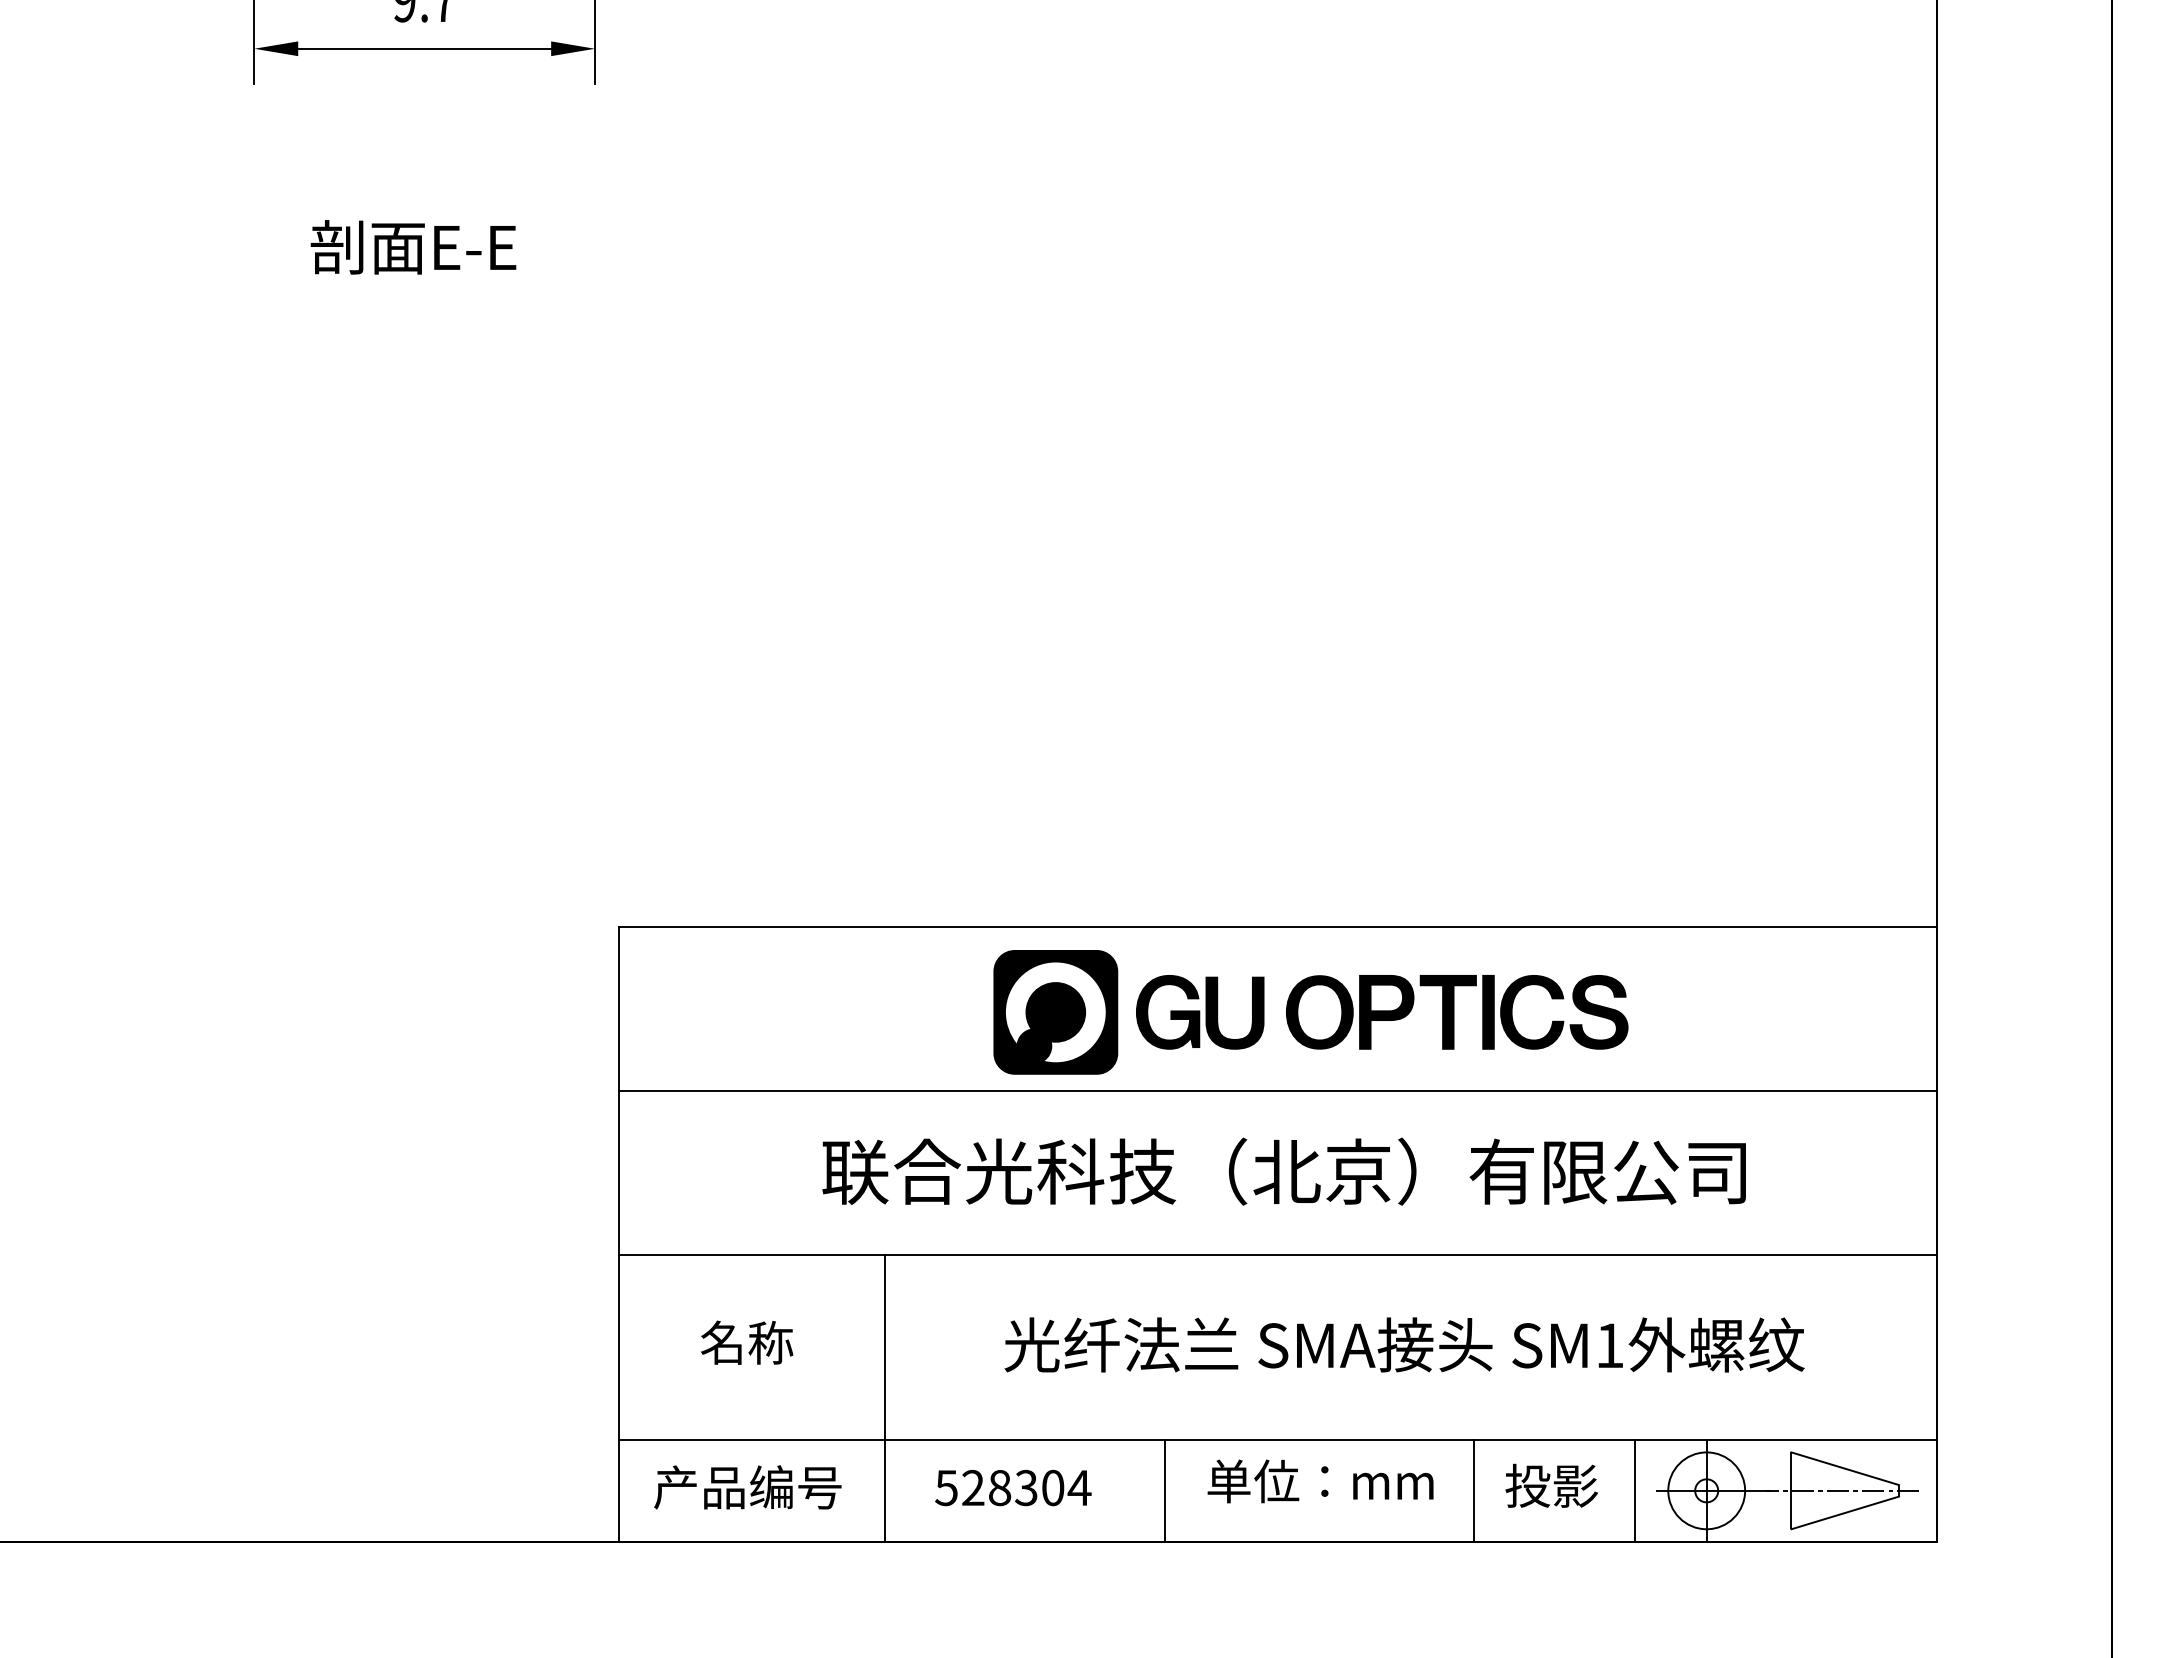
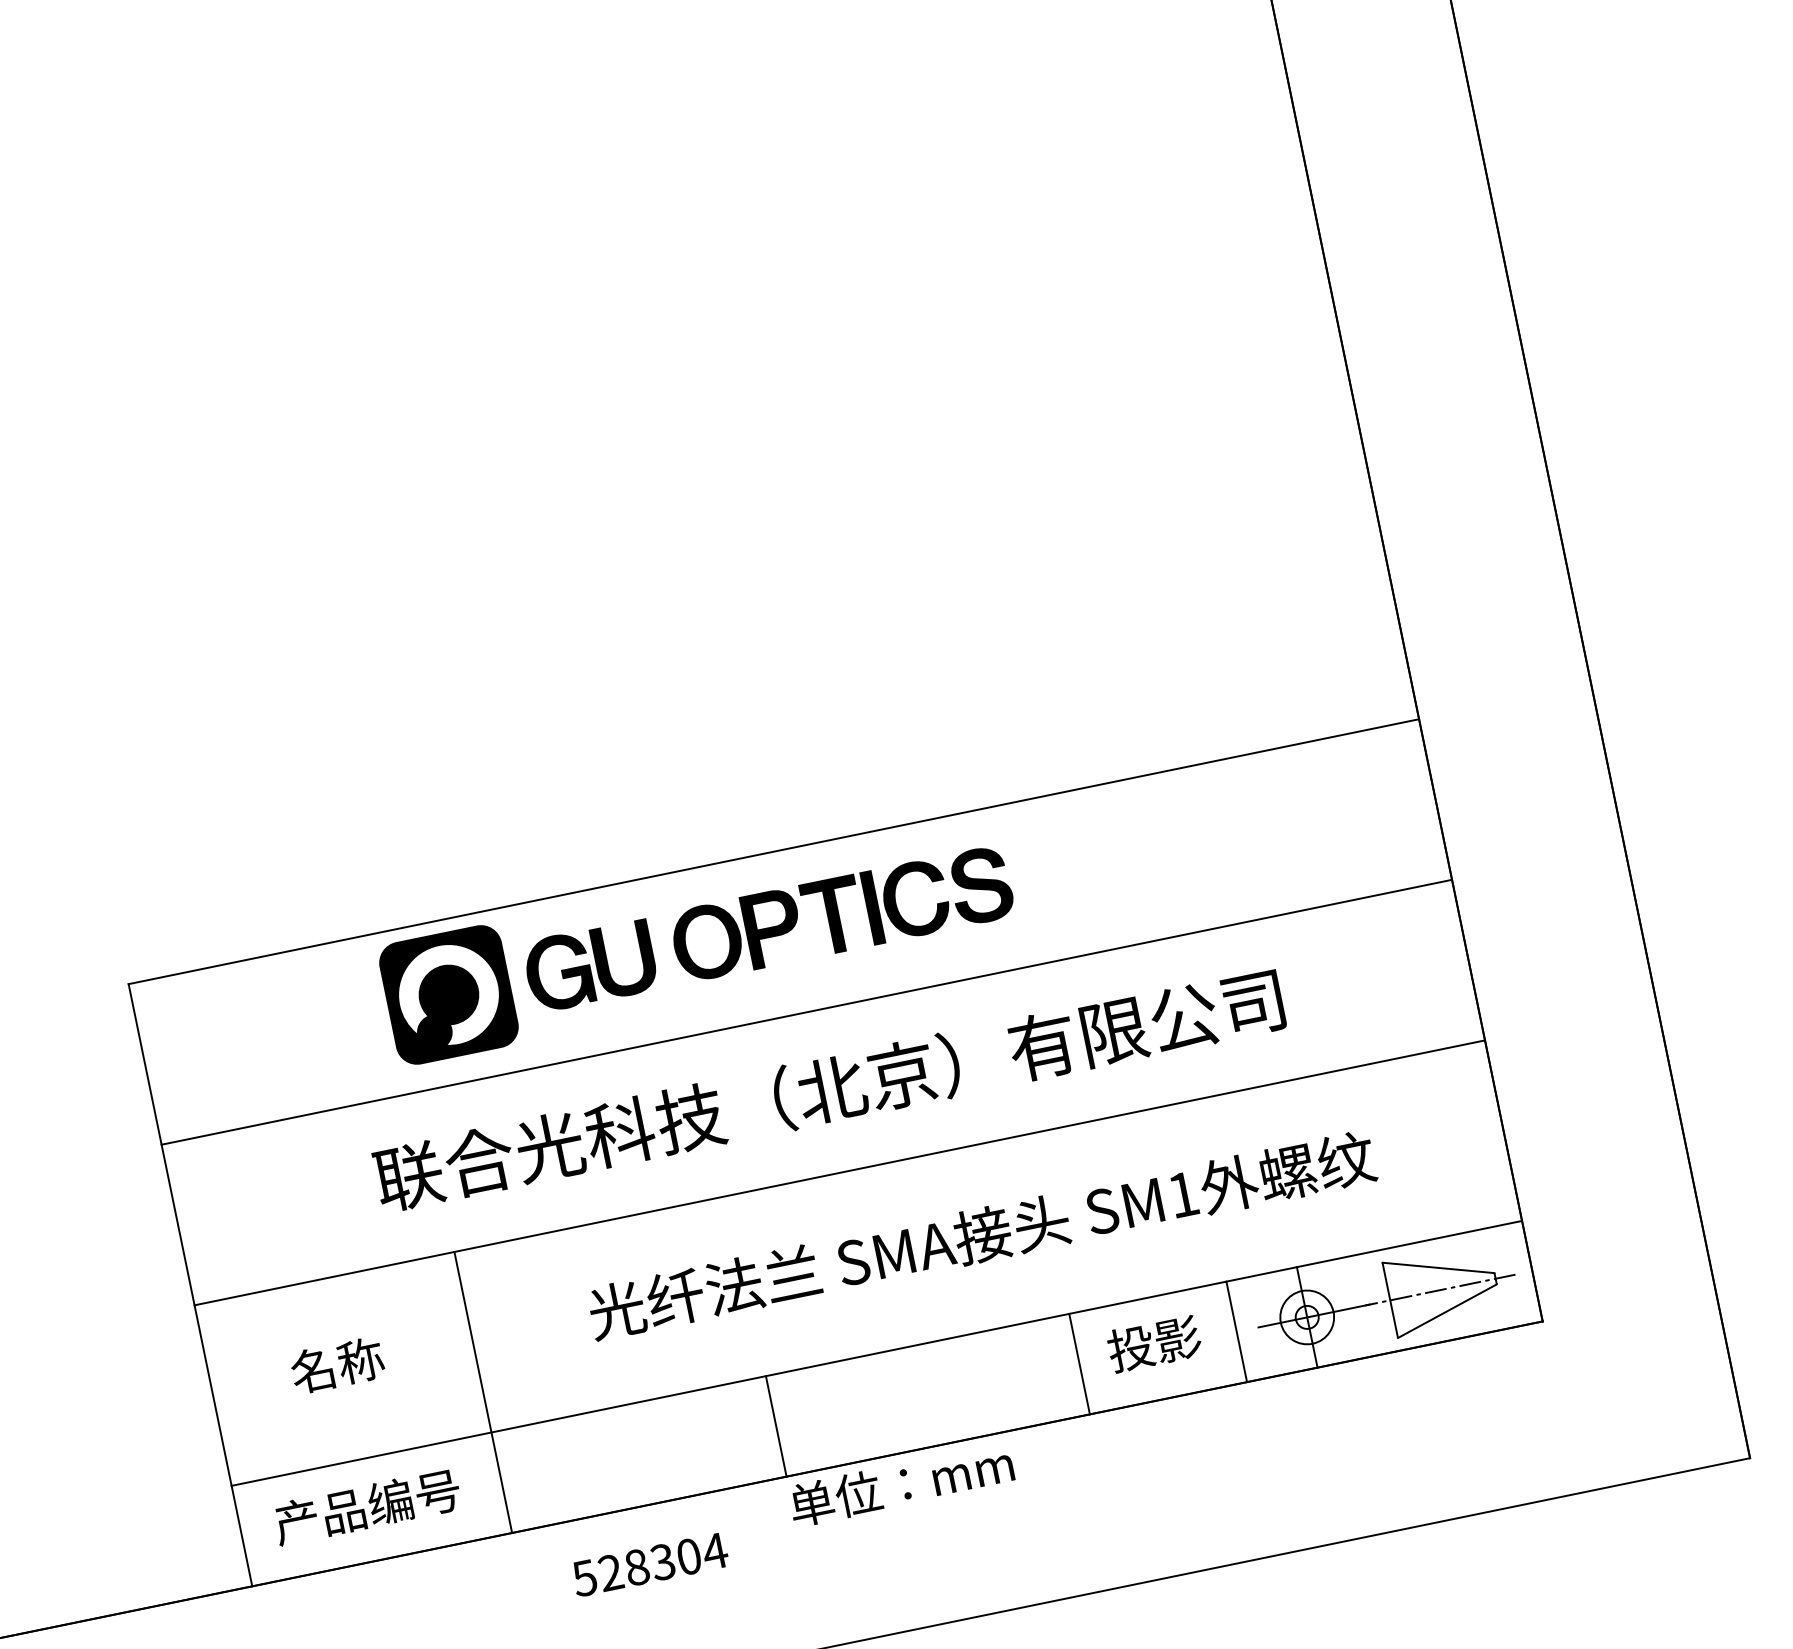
part: (1310, 1012) -> (698, 943), moved
text: (1320, 1481) -> (901, 1485), moved
text: (1013, 1487) -> (650, 1564), moved
circle: (1706, 1490) -> (1306, 1317), size x0.7

